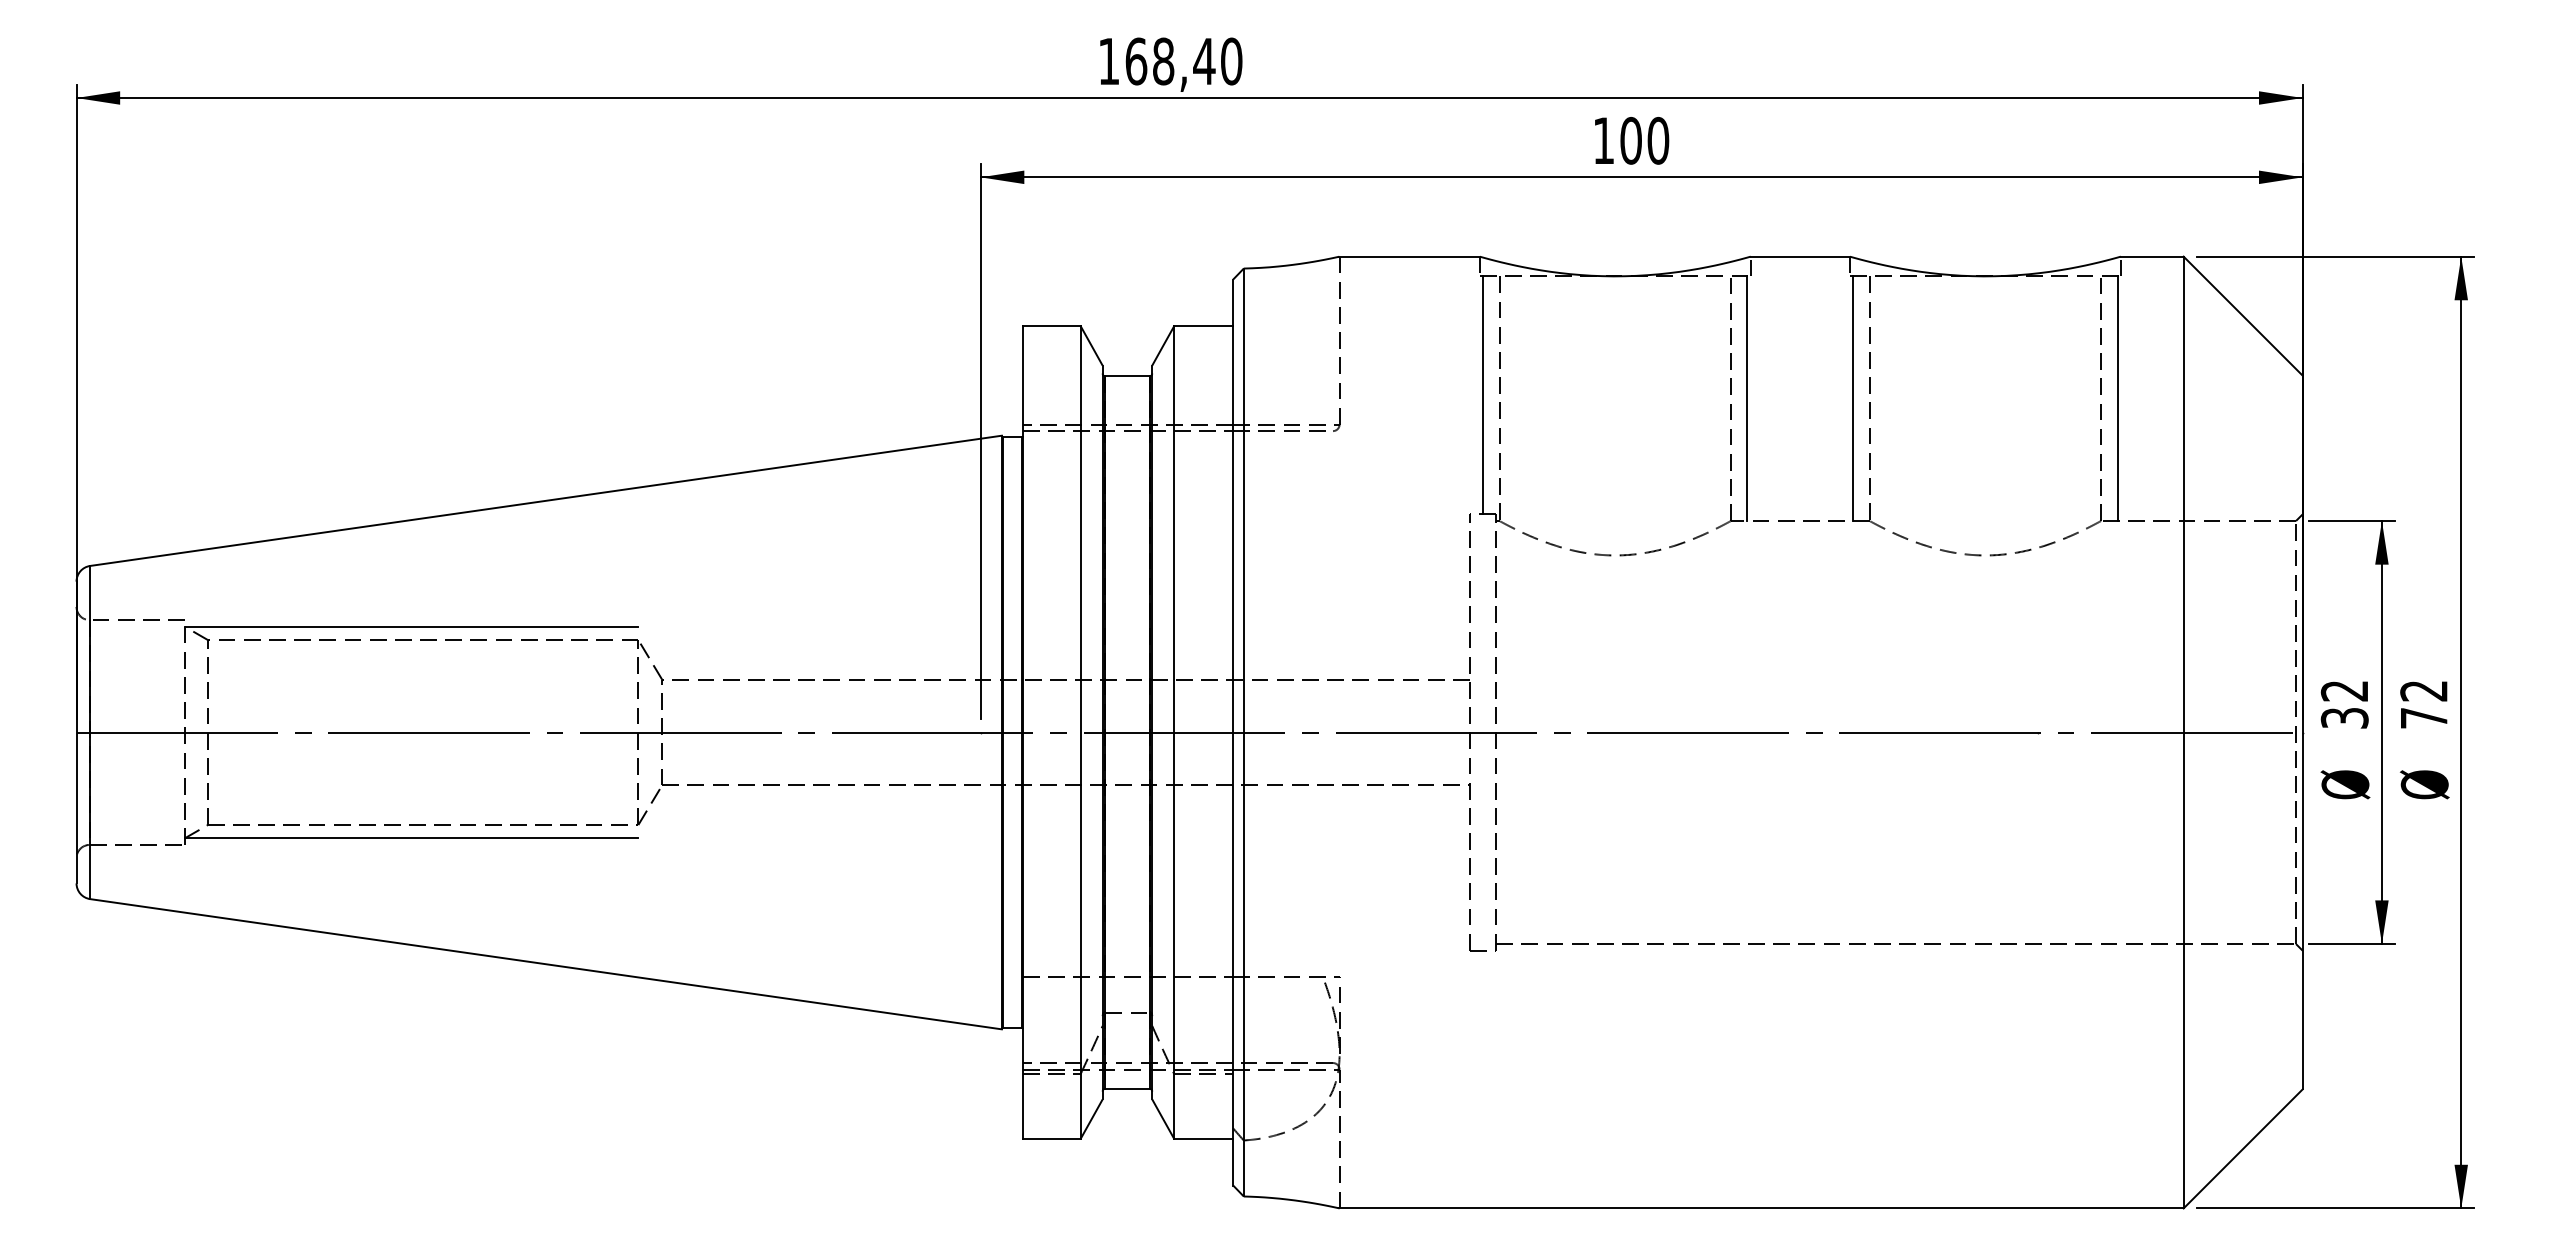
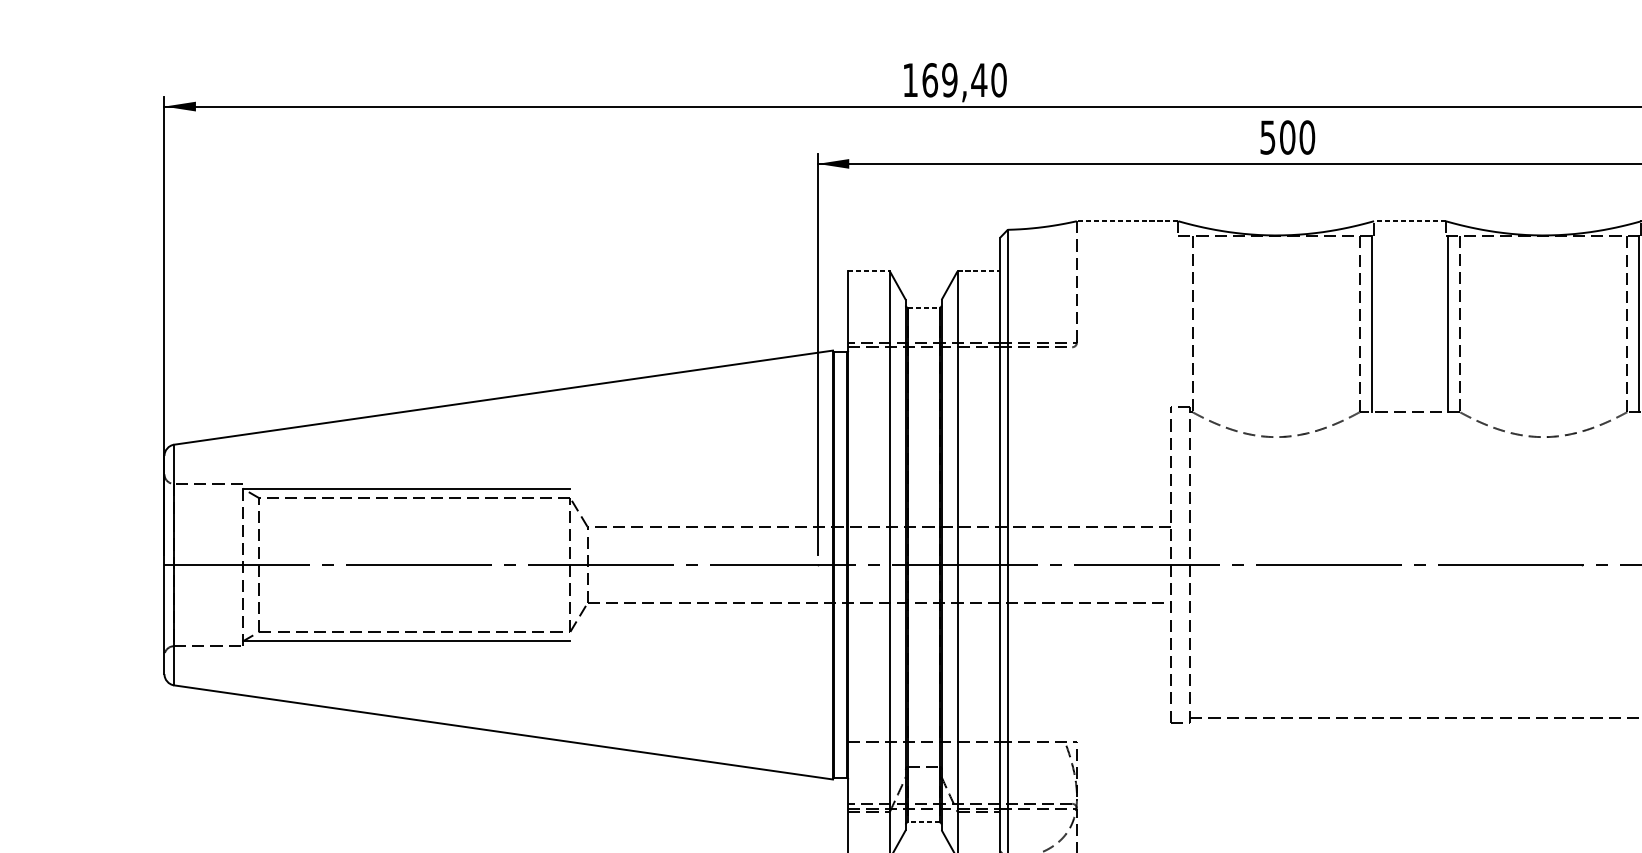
text: (1163, 61) -> (949, 80), 168,40 -> 169,40
text: (1603, 140) -> (1267, 137), 100 -> 500
line: (1409, 256) -> (1127, 221), solid -> dashed
line: (1800, 256) -> (1410, 221), solid -> dashed
line: (1051, 326) -> (868, 271), solid -> dashed
line: (1203, 326) -> (978, 271), solid -> dashed
line: (1127, 376) -> (923, 307), solid -> dashed
line: (1483, 395) -> (1180, 321), removed
line: (1126, 1088) -> (923, 822), solid -> dashed

